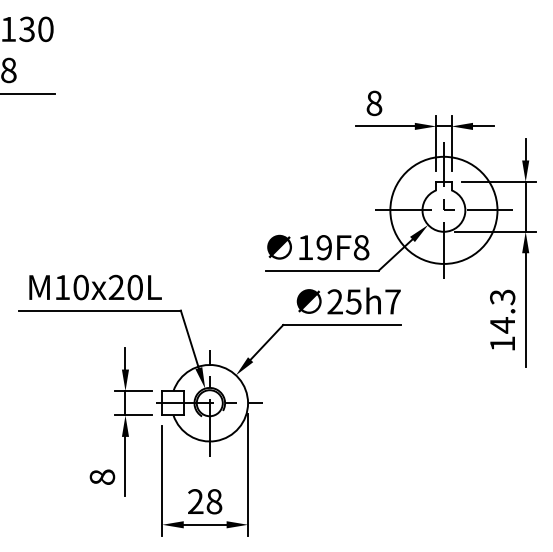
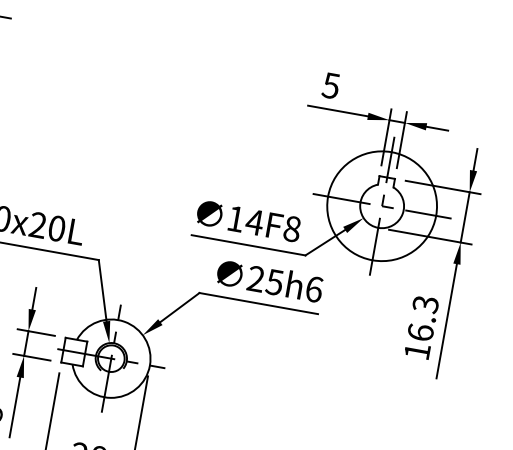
text: (374, 102) -> (331, 84), 8 -> 5
text: (323, 247) -> (253, 222), 19F8 -> 14F8
text: (392, 301) -> (313, 288), 25h7 -> 25h6
text: (502, 325) -> (420, 332), 14.3 -> 16.3

